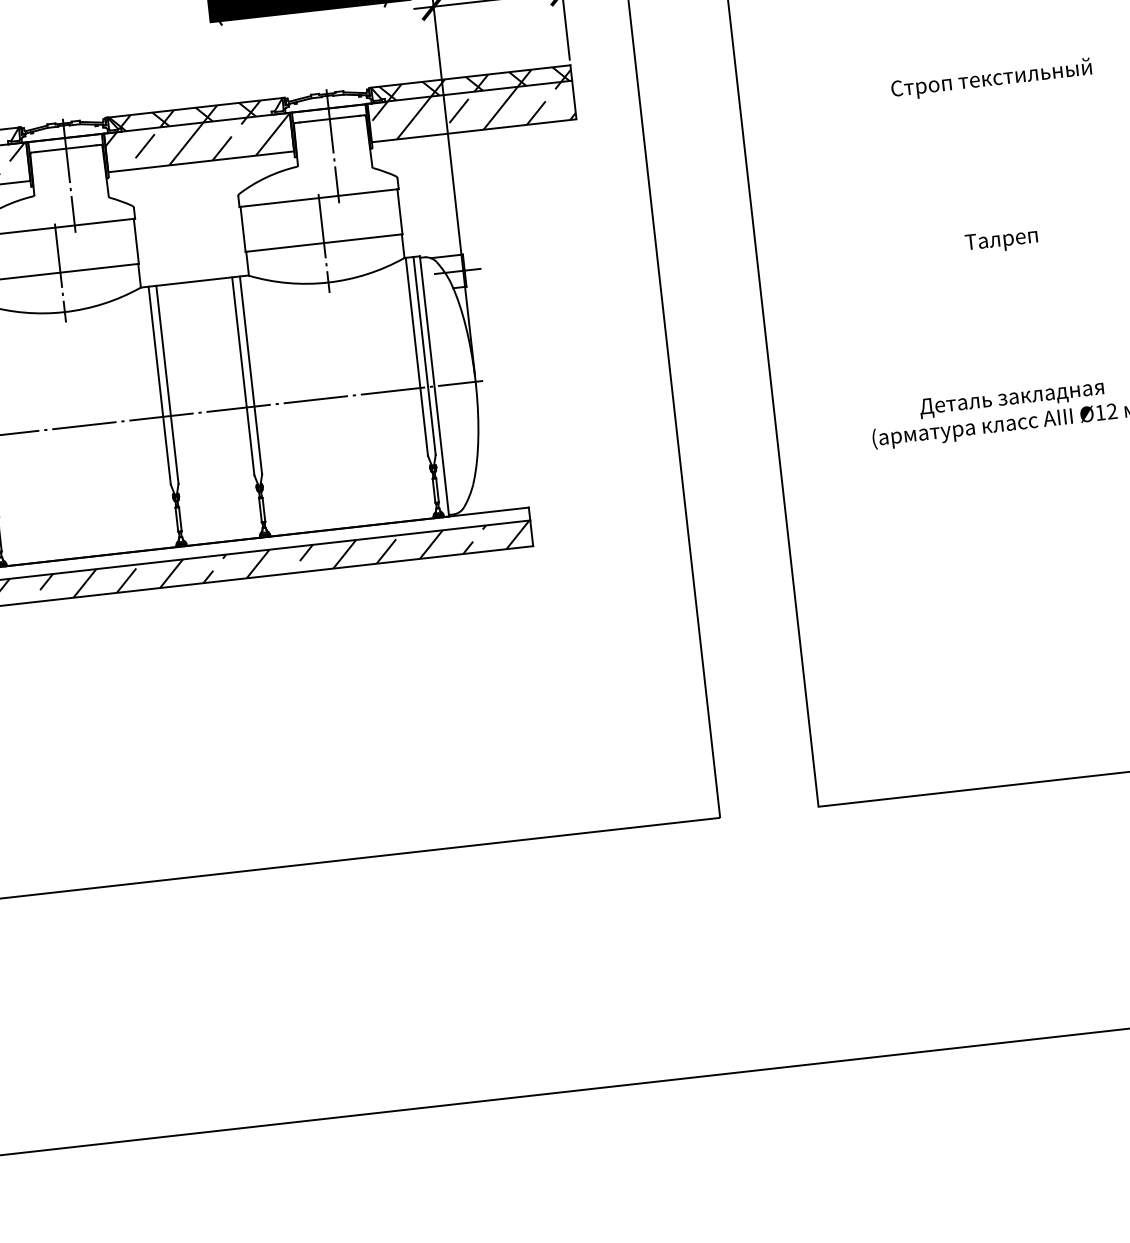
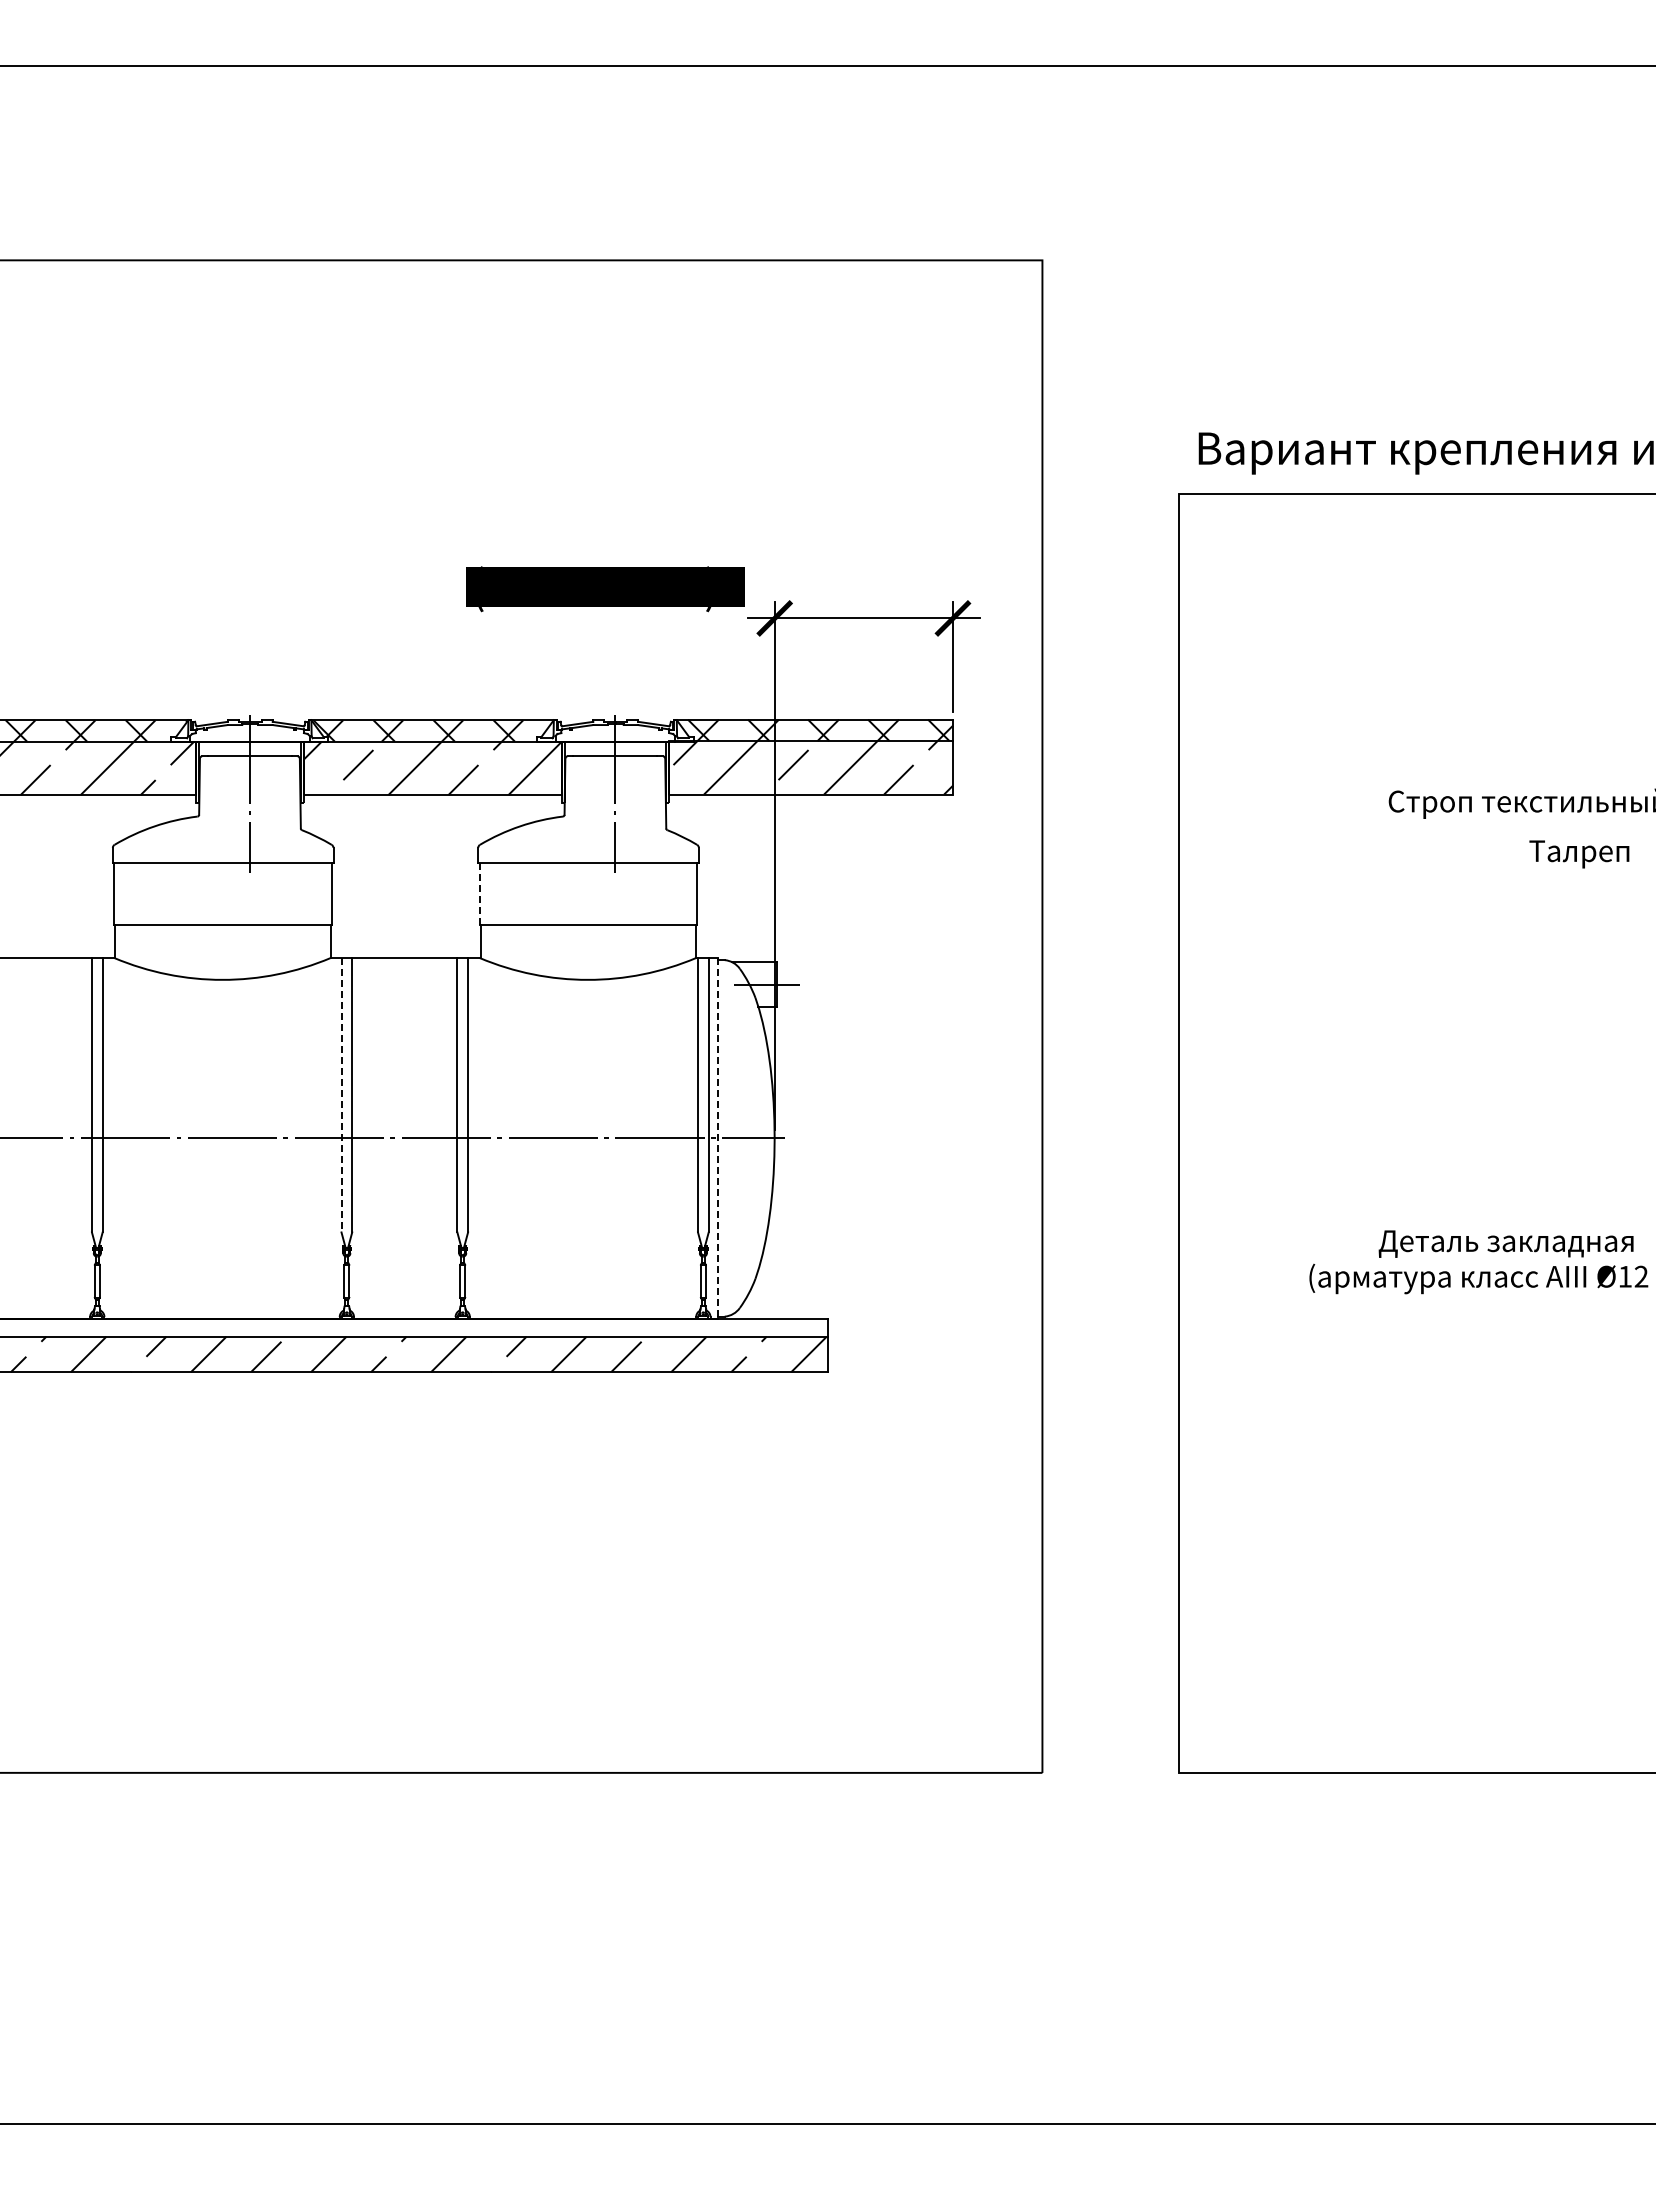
line: (243, 229) -> (479, 894), solid -> dashed
text: (1001, 241) -> (1579, 854), moved
line: (324, 243) -> (588, 925), removed
line: (60, 272) -> (222, 925), removed
line: (159, 385) -> (341, 1095), solid -> dashed
line: (434, 386) -> (717, 1138), solid -> dashed

